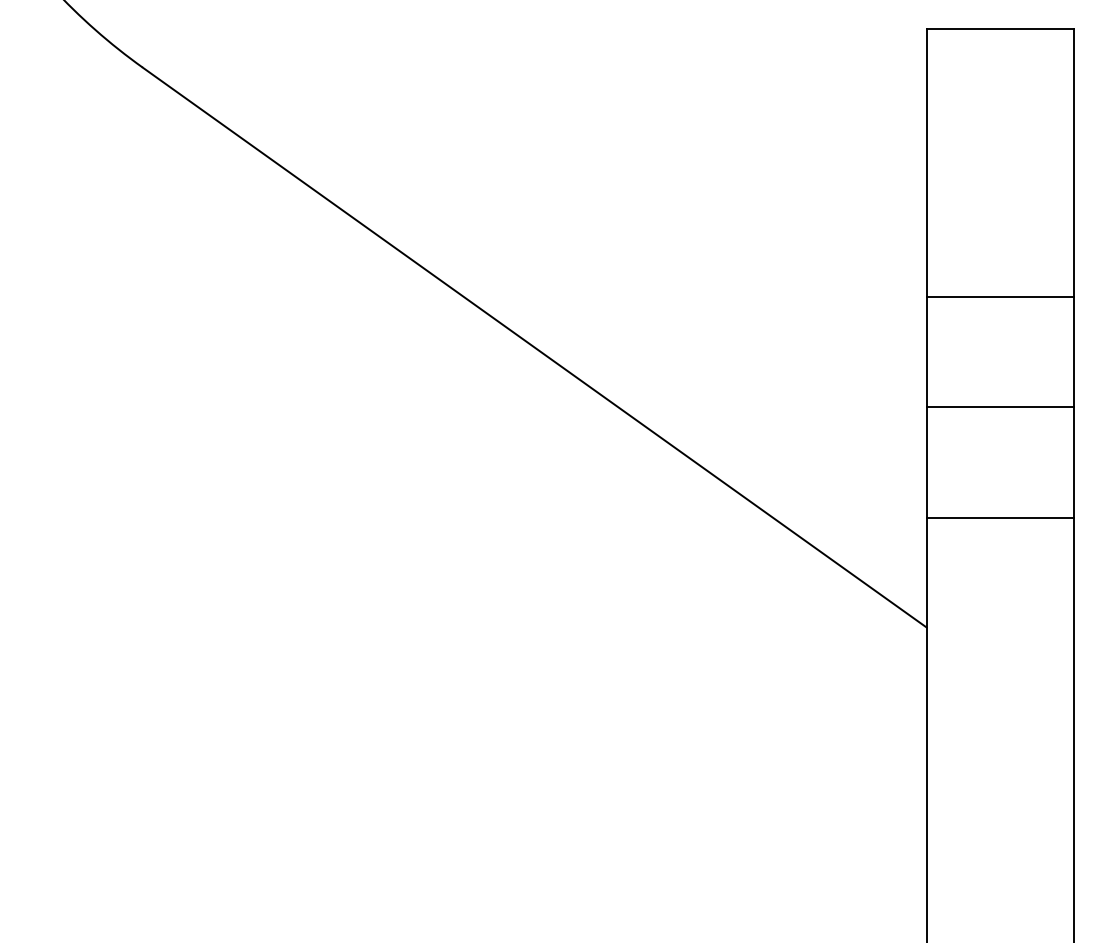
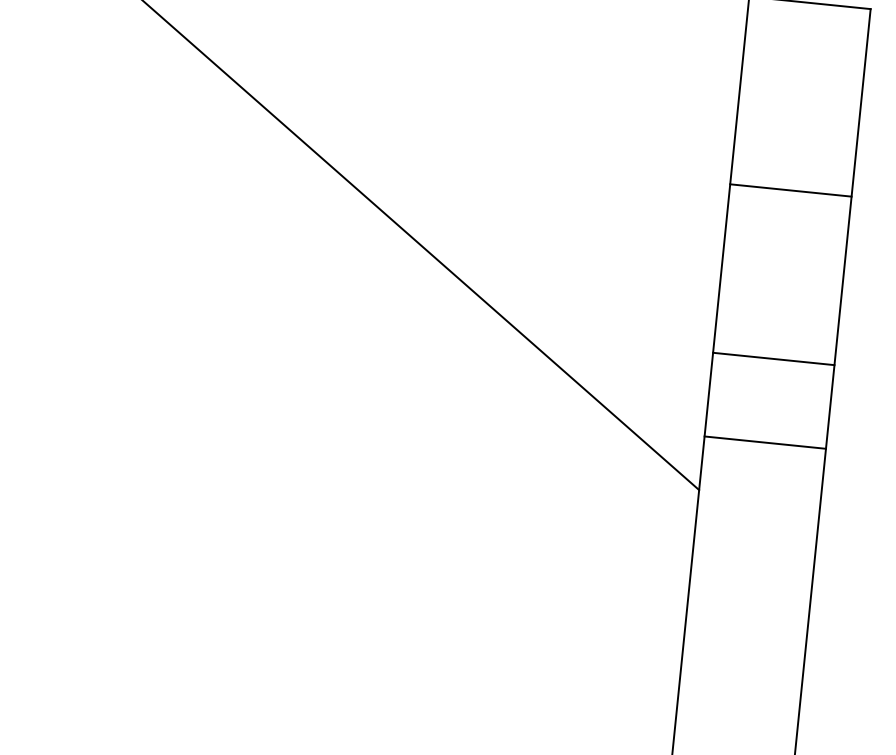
line: (999, 296) -> (790, 190), moved
line: (999, 407) -> (773, 359), moved
line: (999, 517) -> (764, 442), moved

